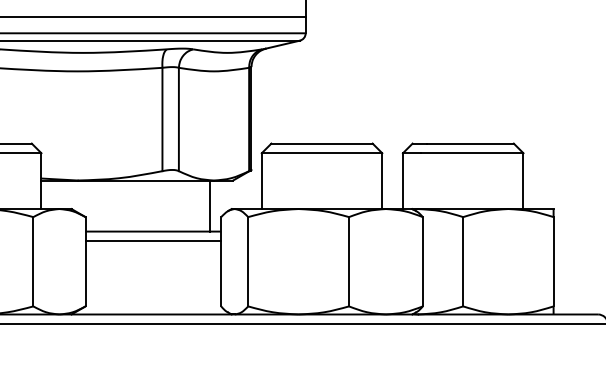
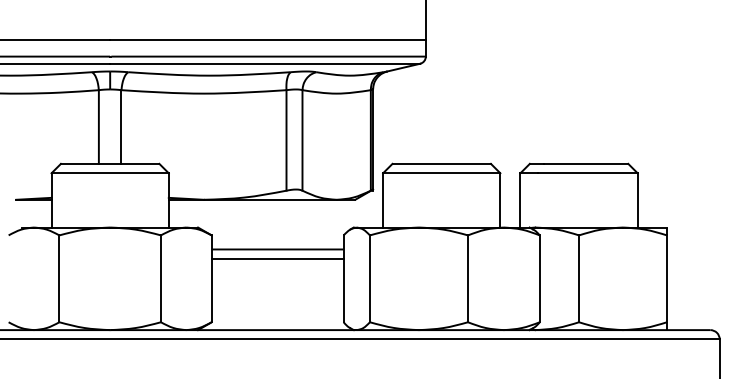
line: (209, 205) -> (332, 224), removed

